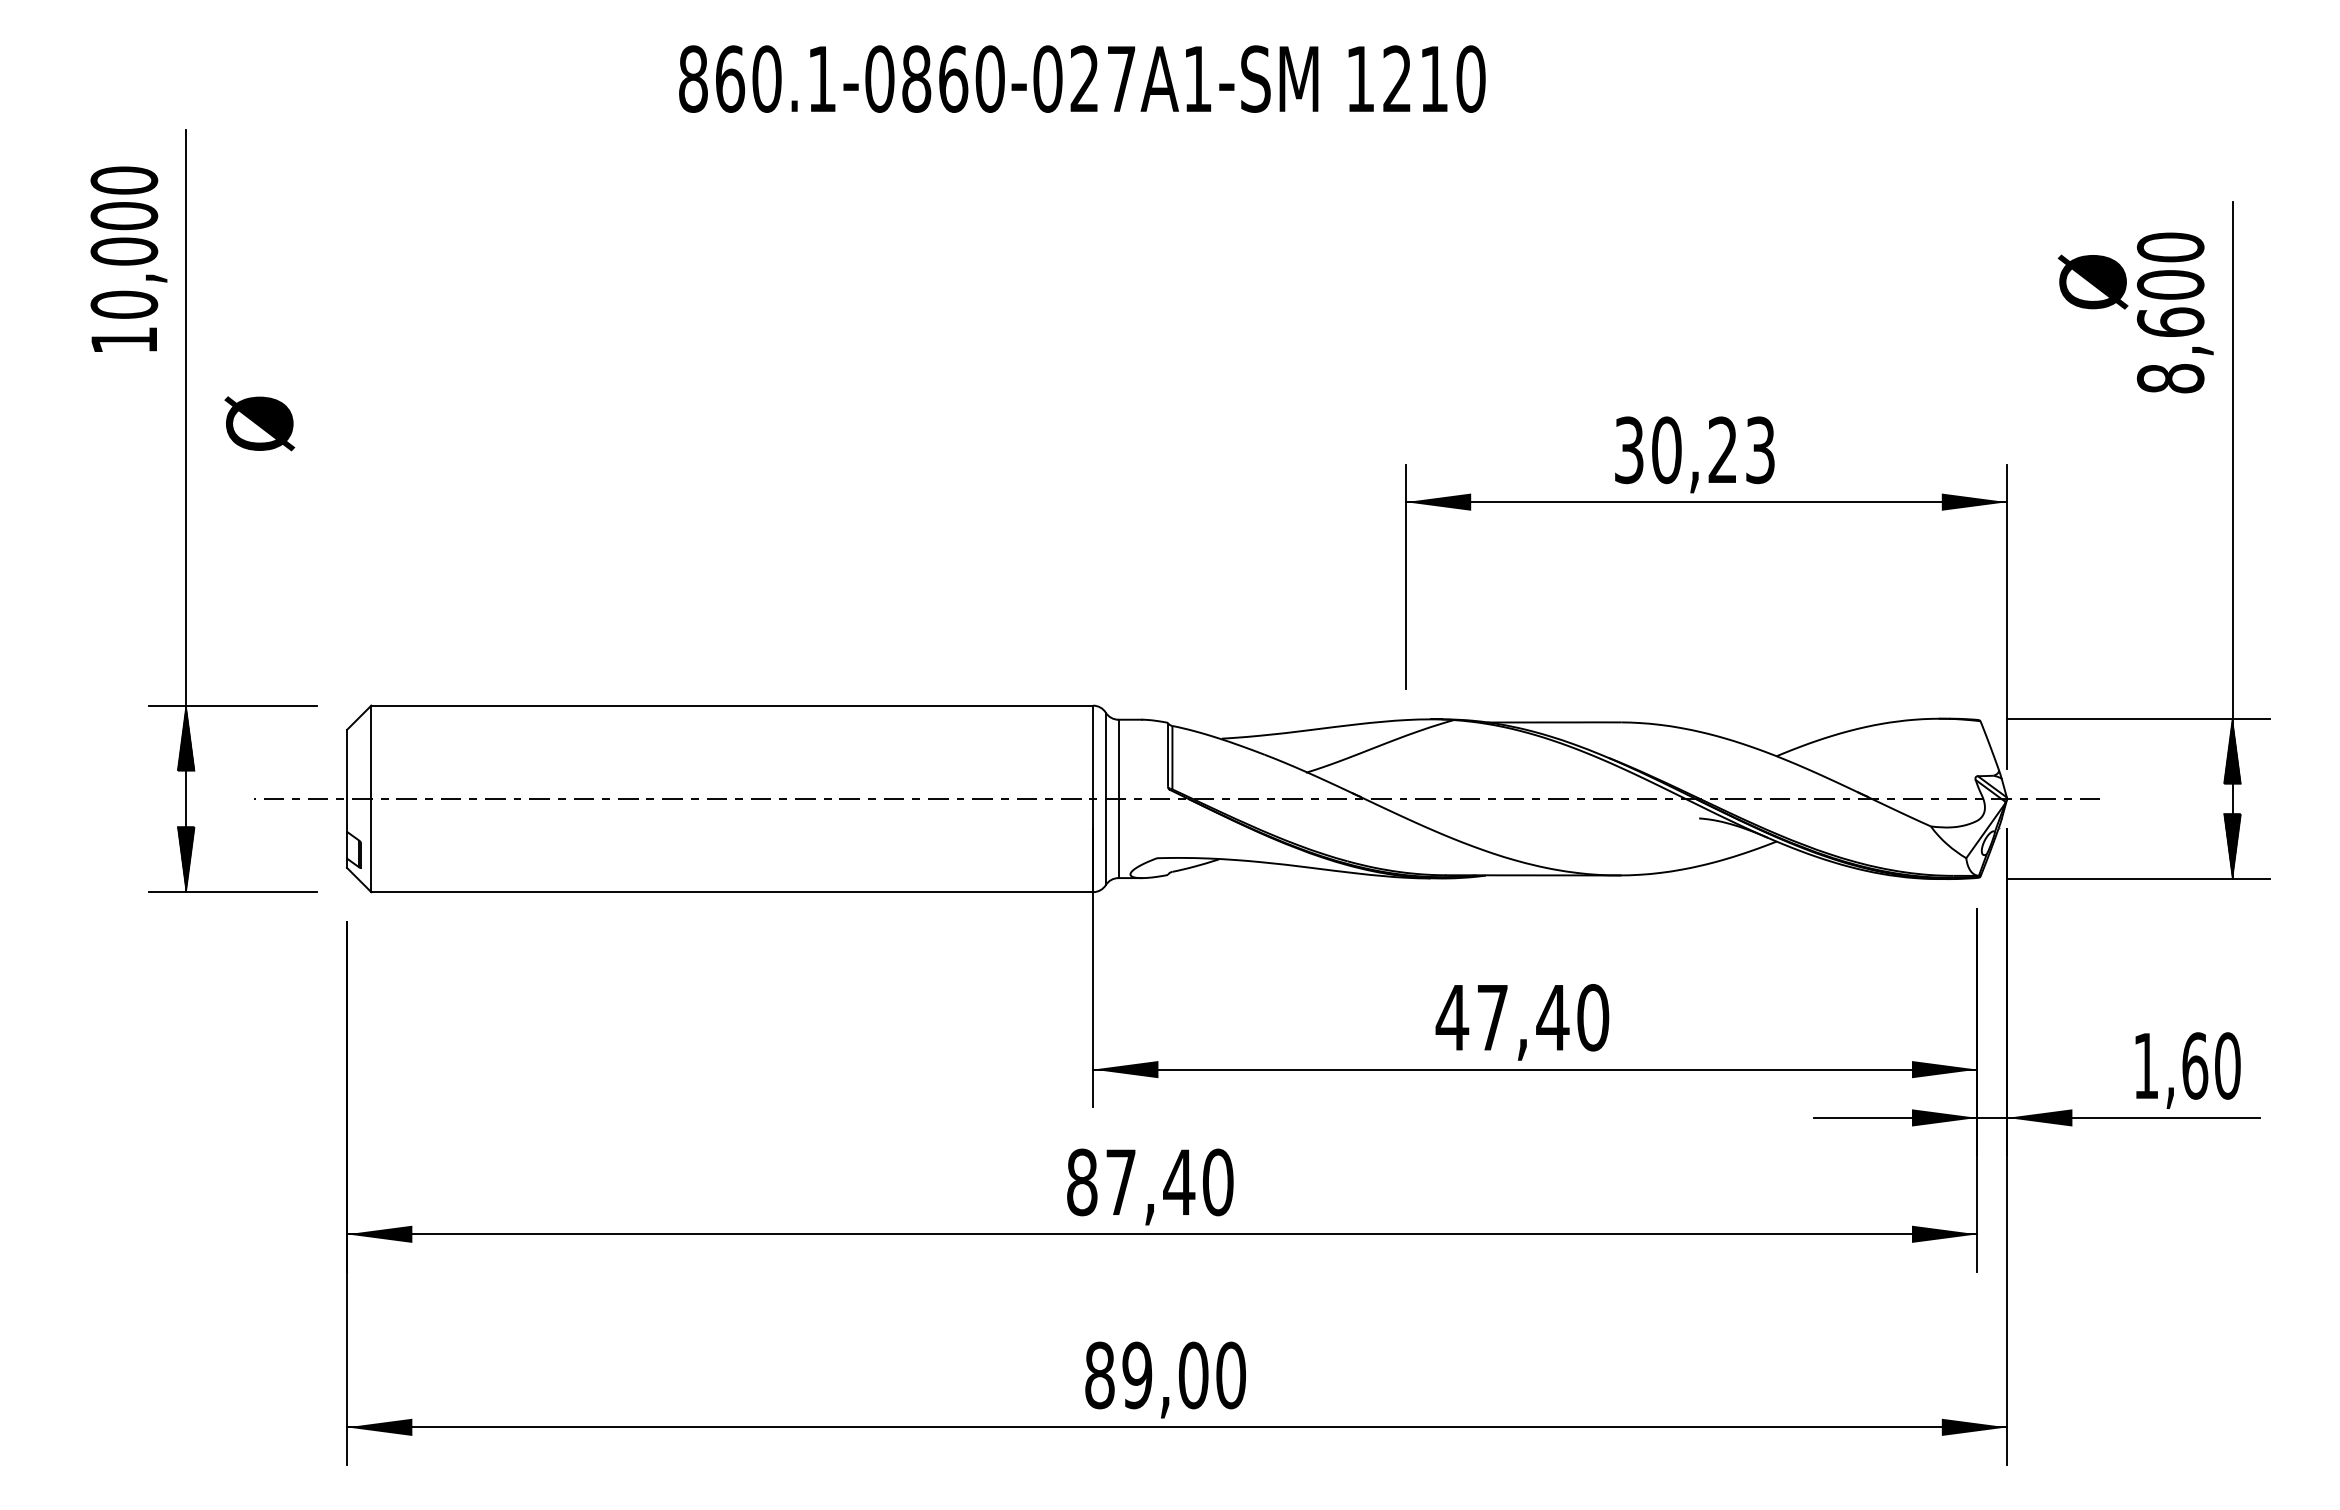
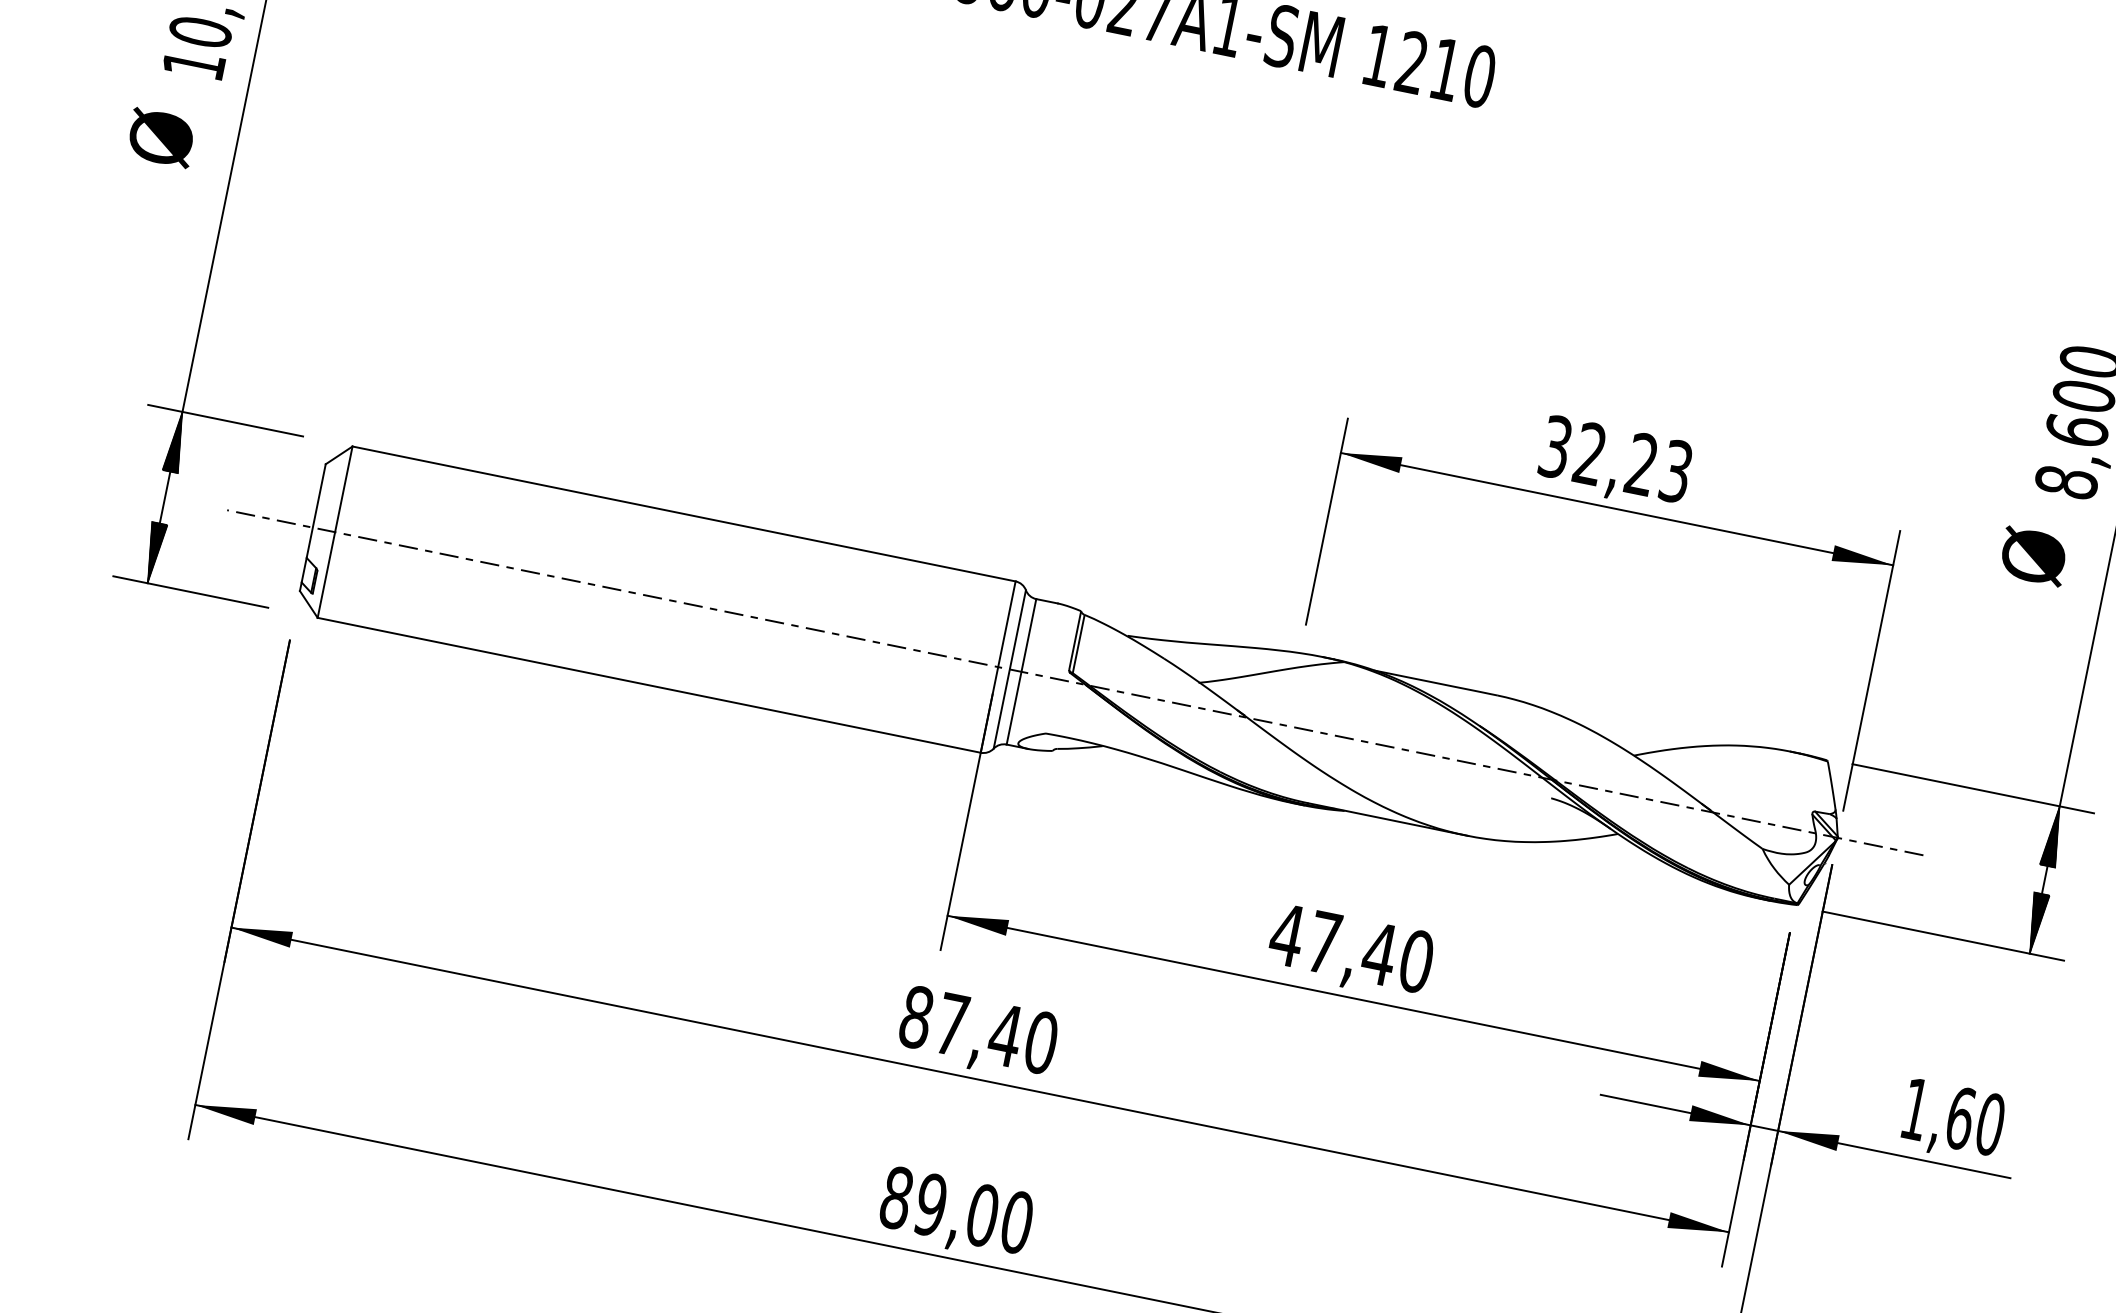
text: (2092, 281) -> (2033, 555), moved
text: (259, 423) -> (161, 137), moved
text: (1666, 450) -> (1589, 454), 30,23 -> 32,23

